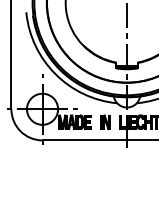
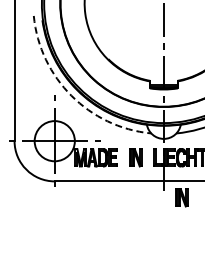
arc: (55, 73) -> (71, 95), solid -> dashed
part: (140, 152) -> (181, 197), added

